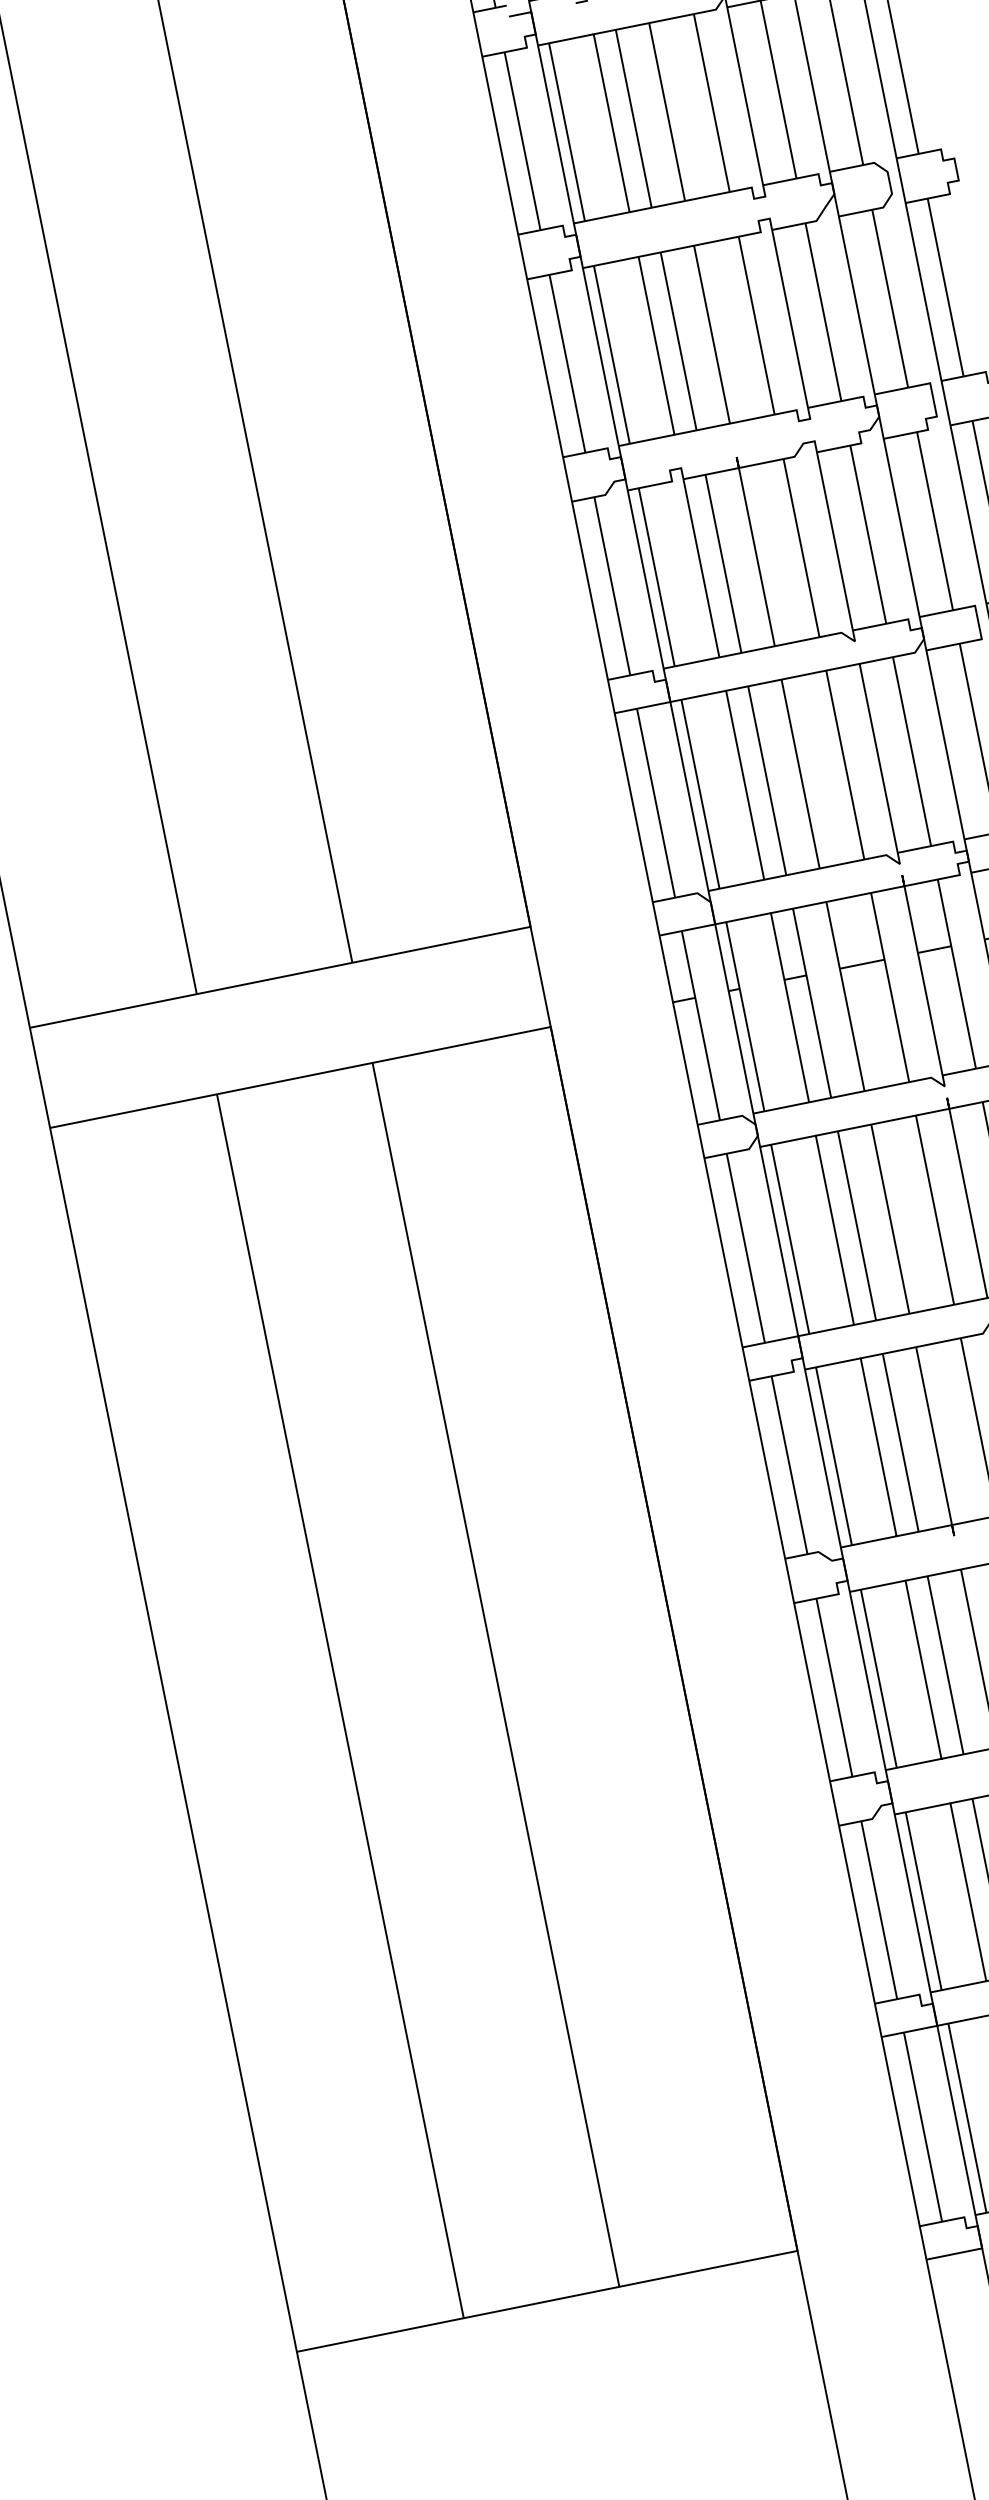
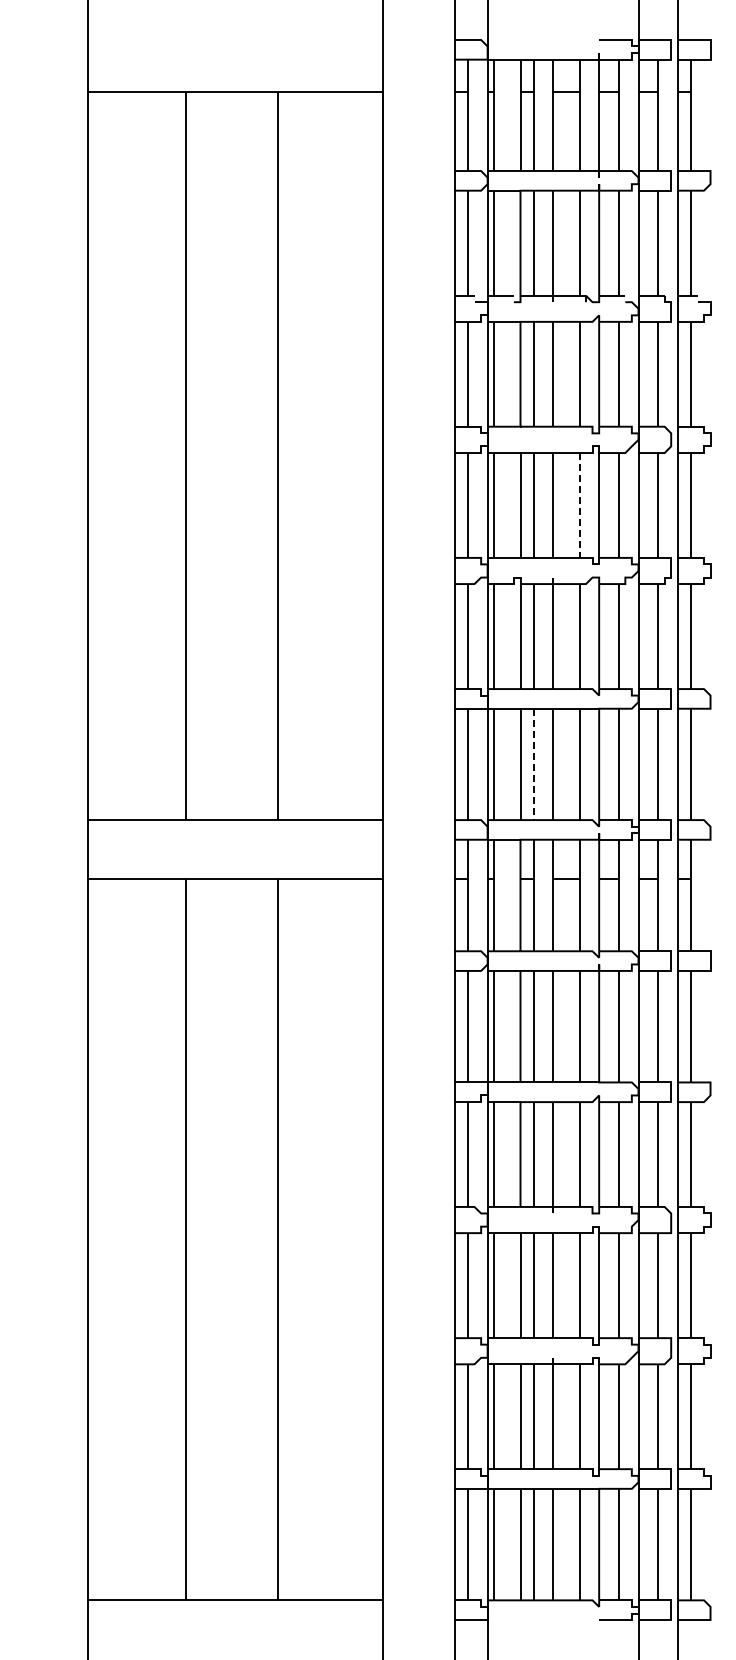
line: (756, 325) -> (579, 505), solid -> dashed
line: (767, 780) -> (533, 764), solid -> dashed

